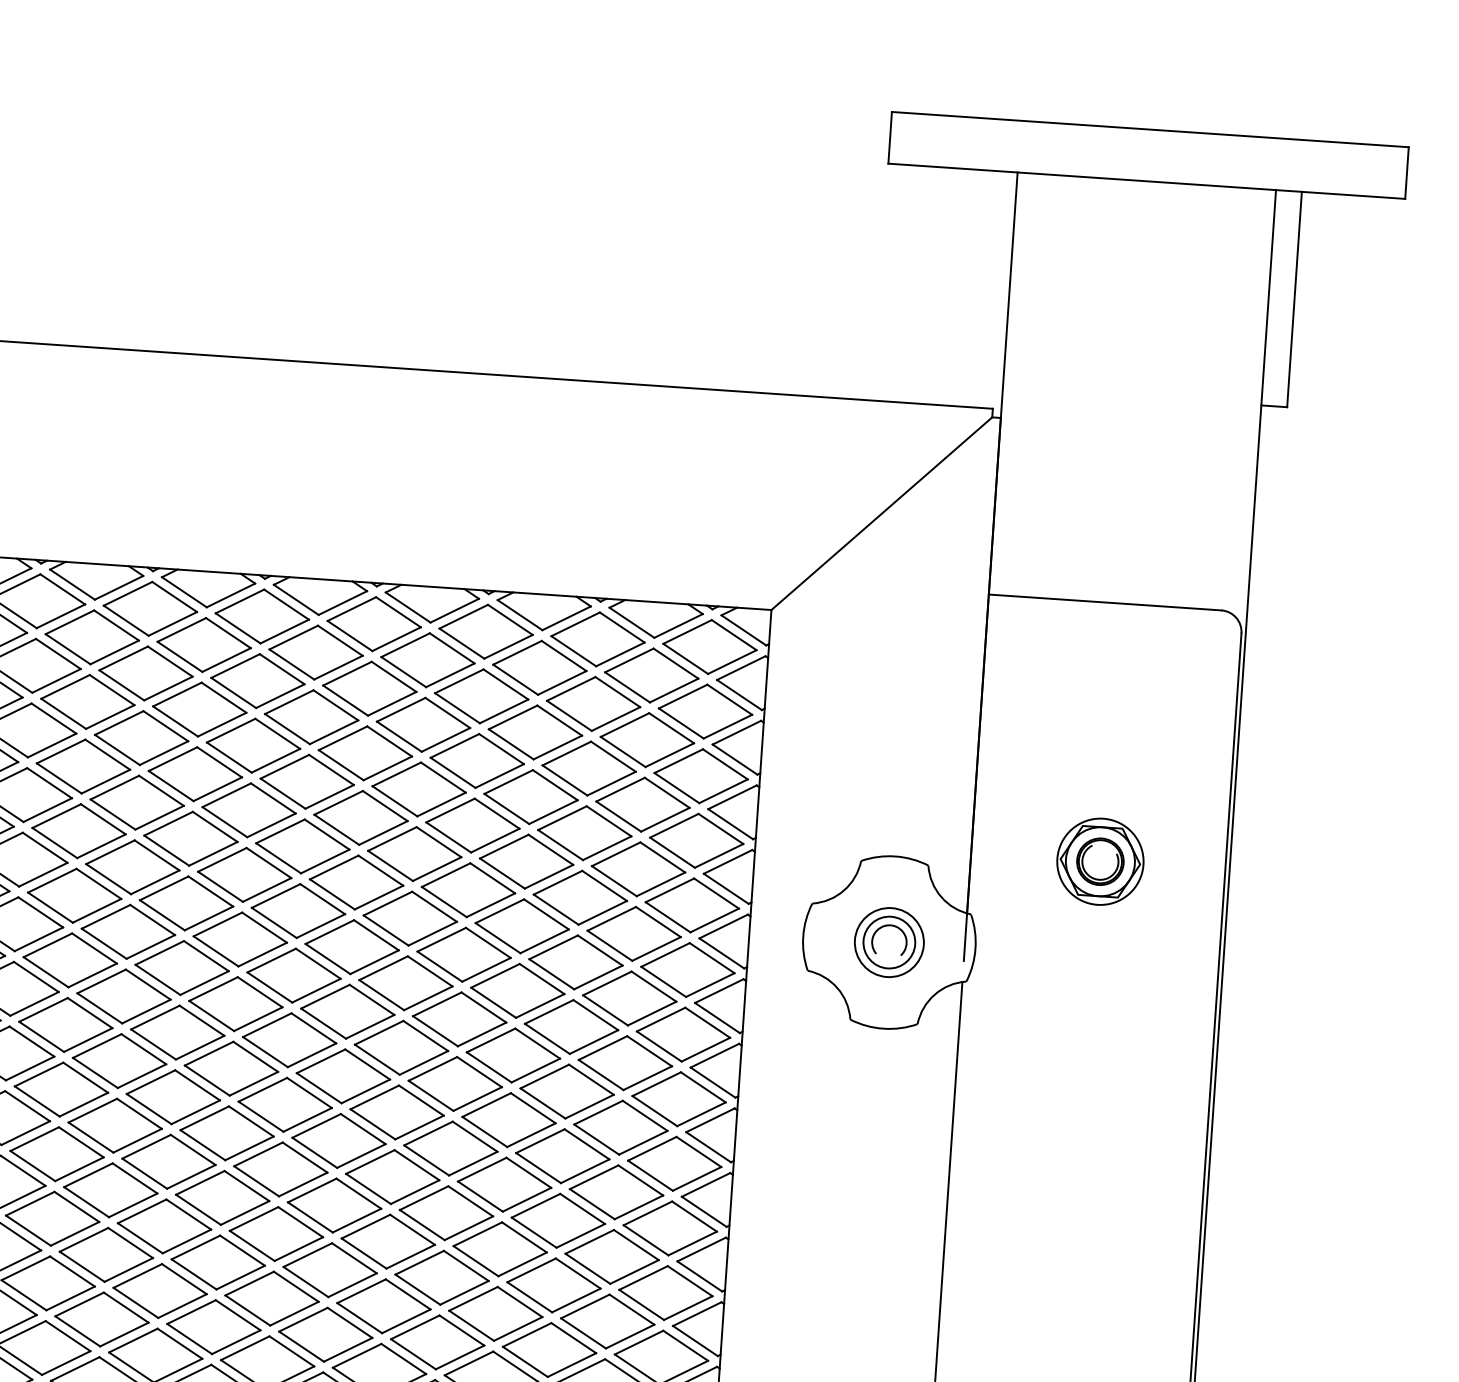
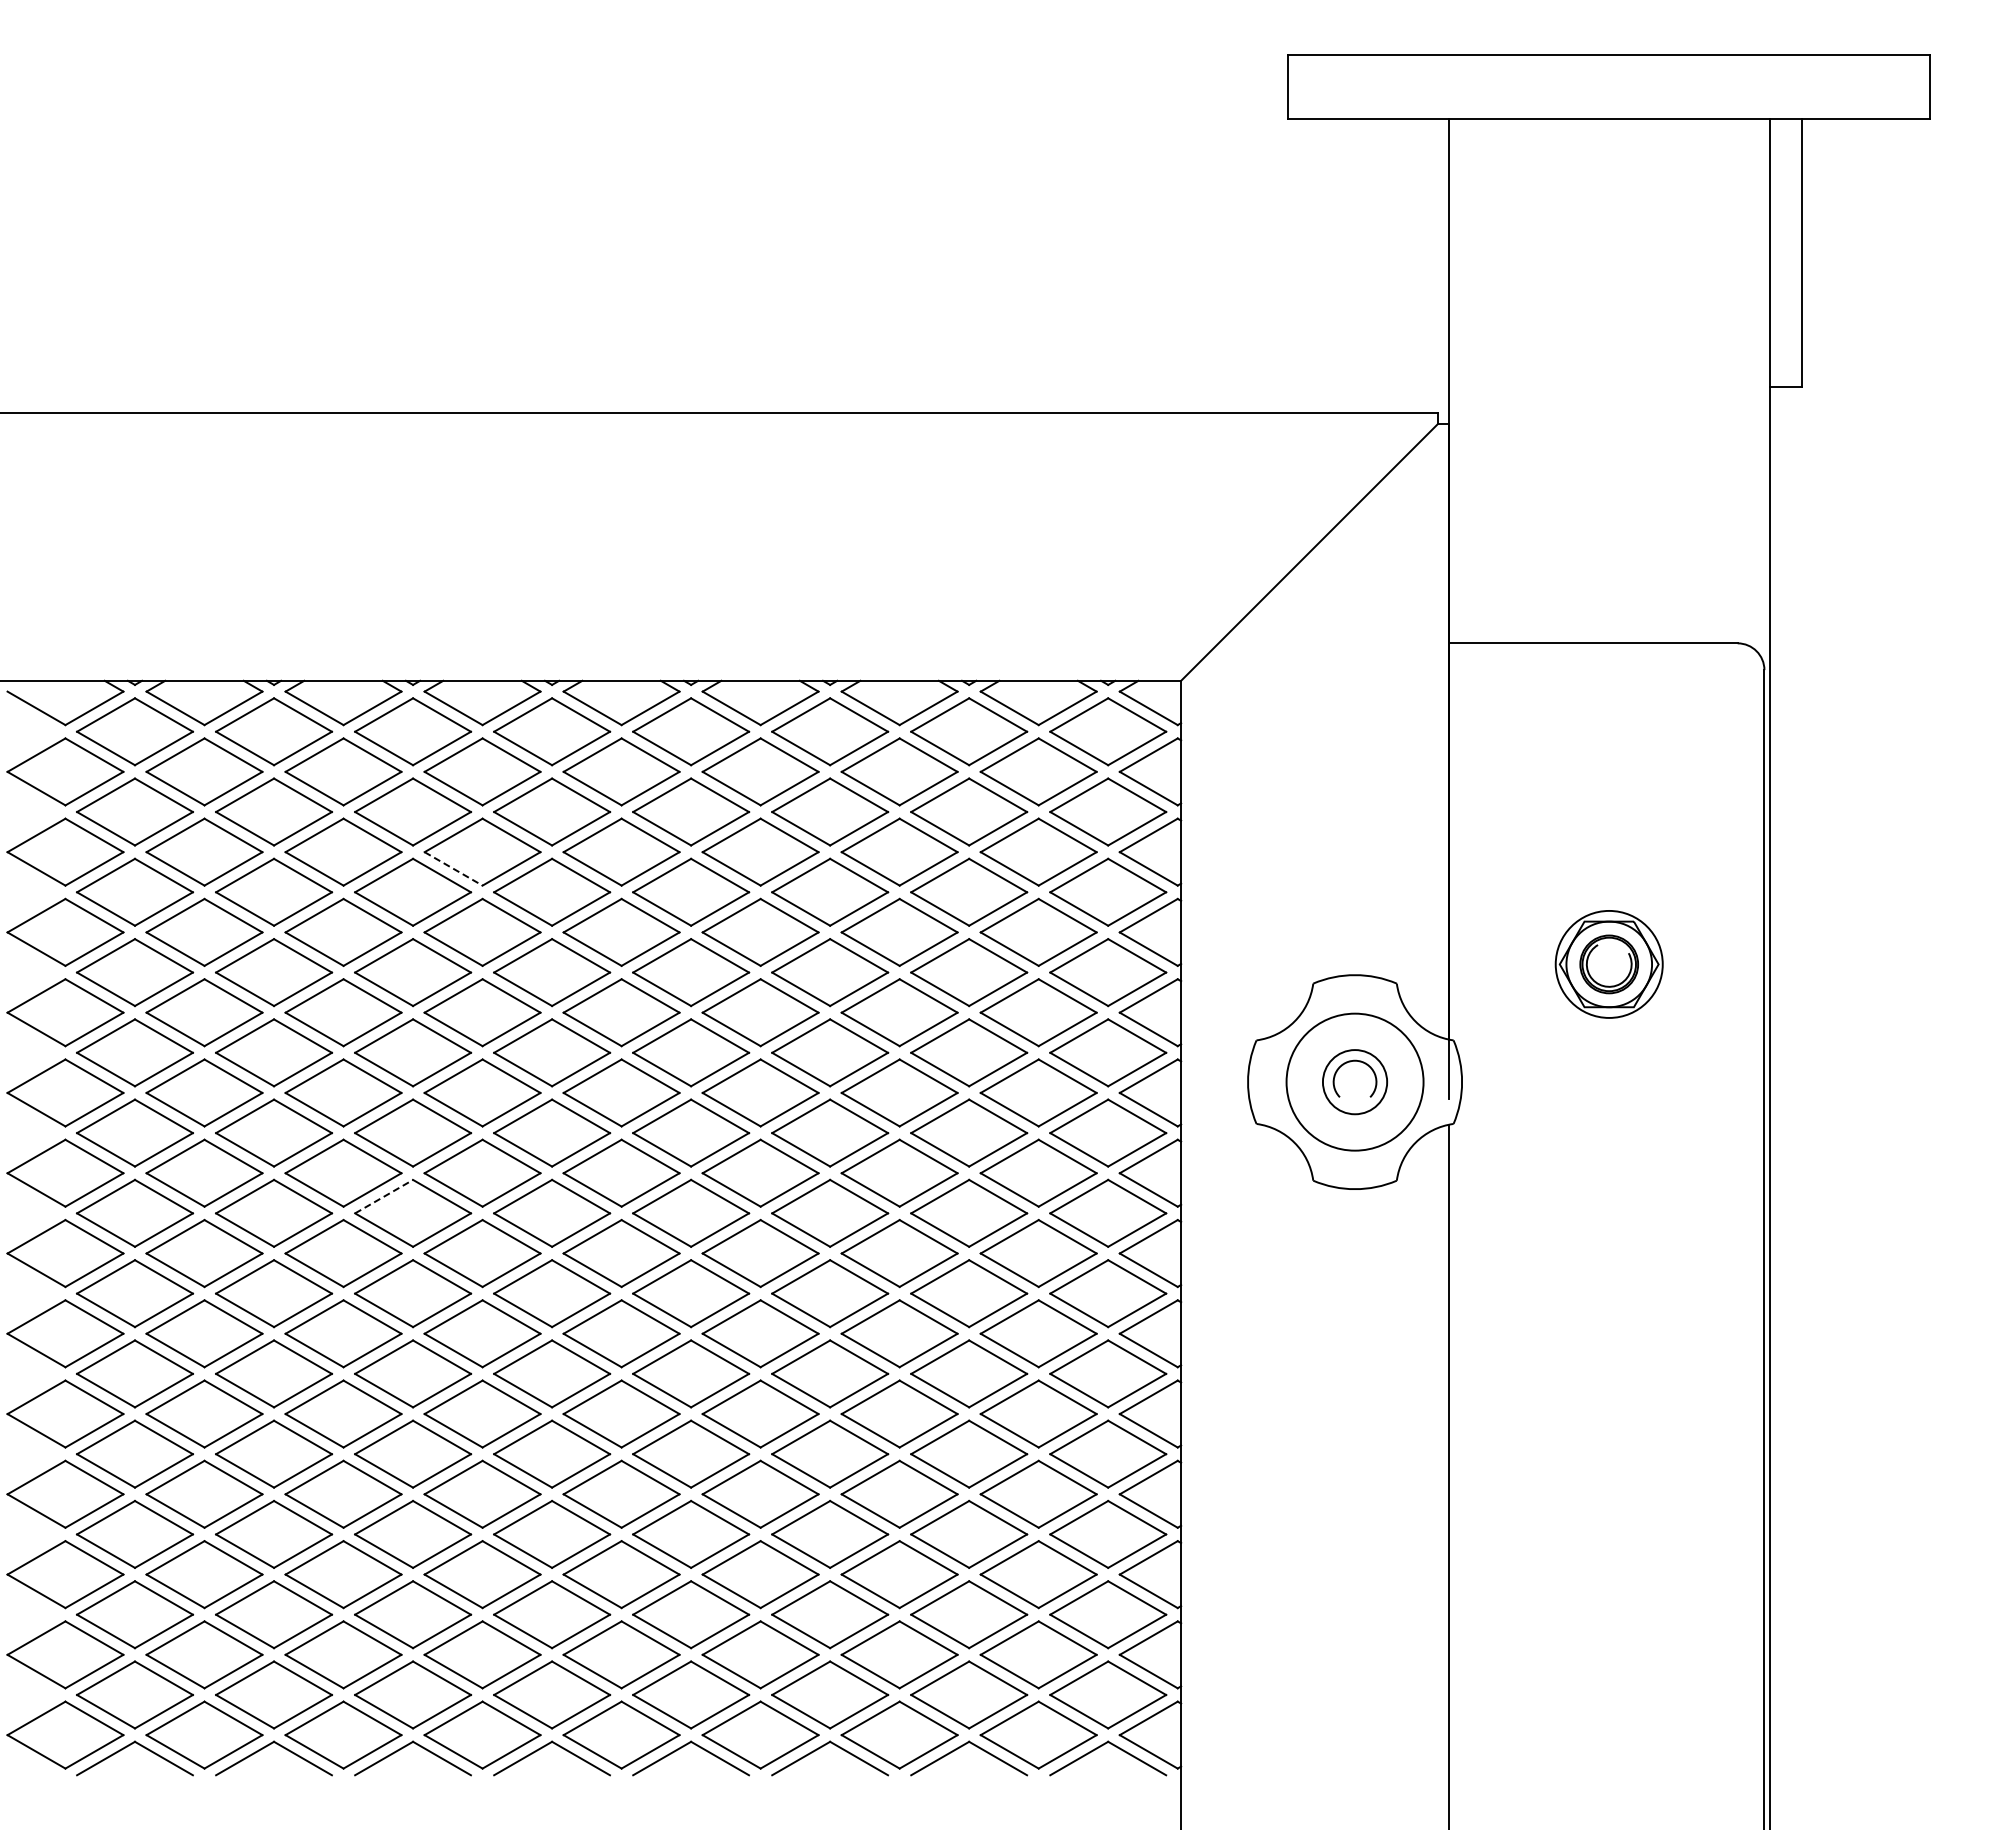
line: (176, 722) -> (454, 869), solid -> dashed
circle: (888, 942) -> (1354, 1081), size x1.6
line: (101, 981) -> (384, 1196), solid -> dashed

